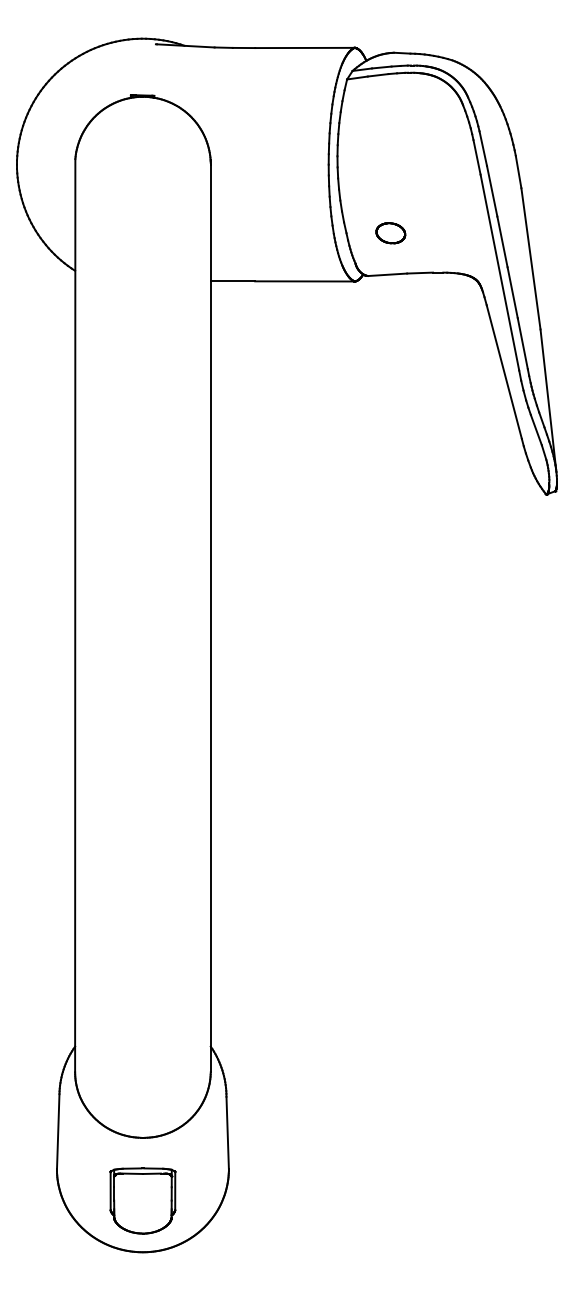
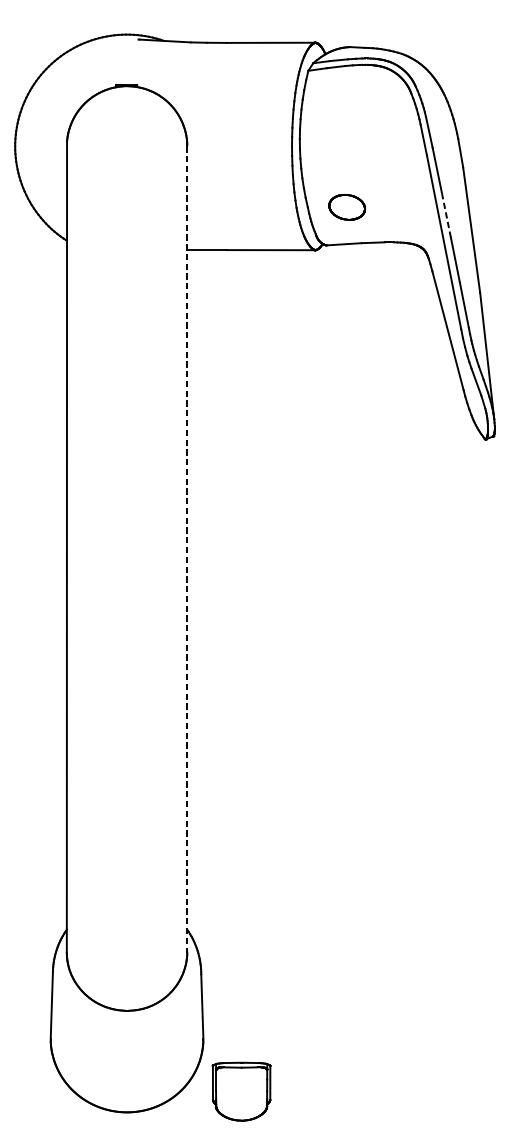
part: (390, 233) -> (346, 207), size x1.4
line: (502, 241) -> (446, 214), solid -> dashed
line: (210, 618) -> (187, 549), solid -> dashed
part: (142, 1200) -> (241, 1091), moved

